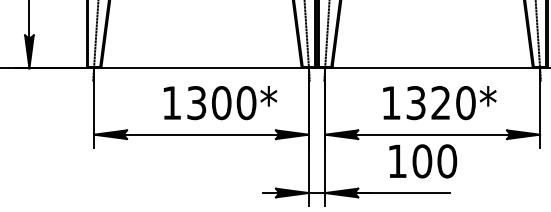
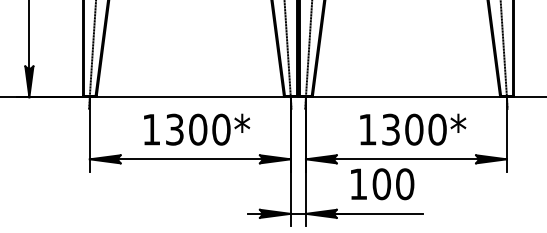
text: (220, 102) -> (197, 129), moved
text: (441, 102) -> (414, 129), 1320* -> 1300*
text: (423, 161) -> (382, 184), moved

